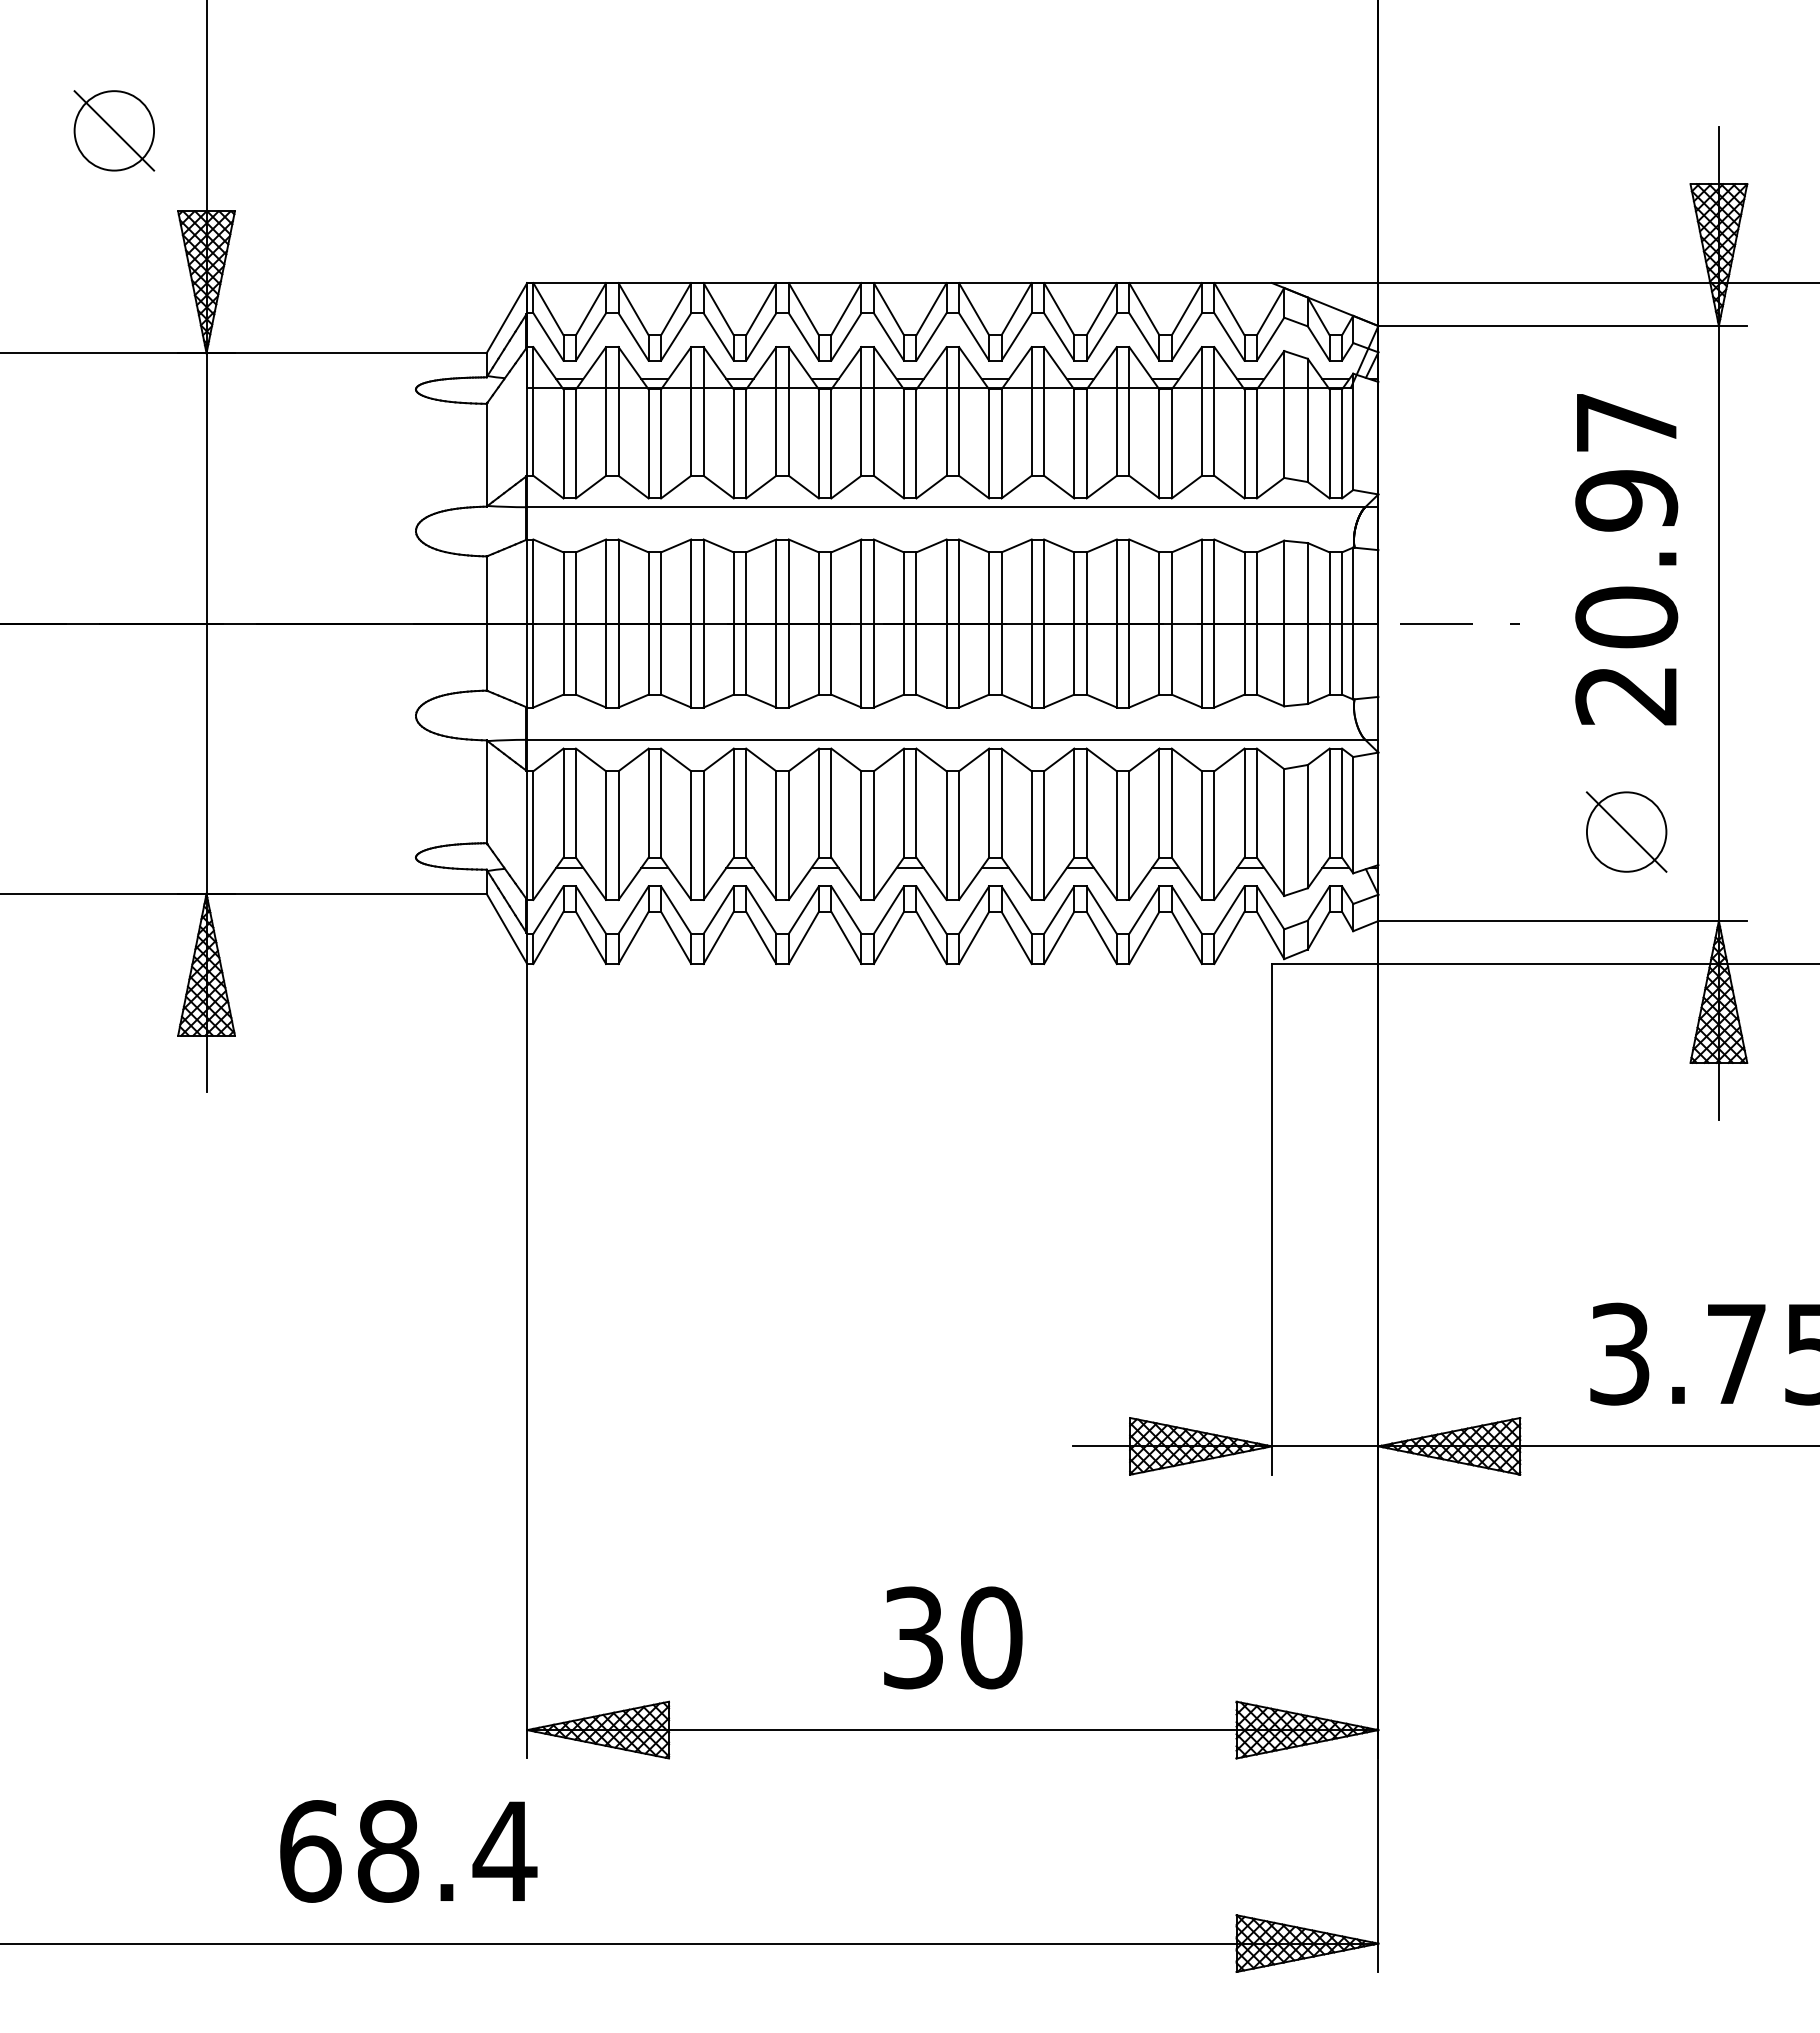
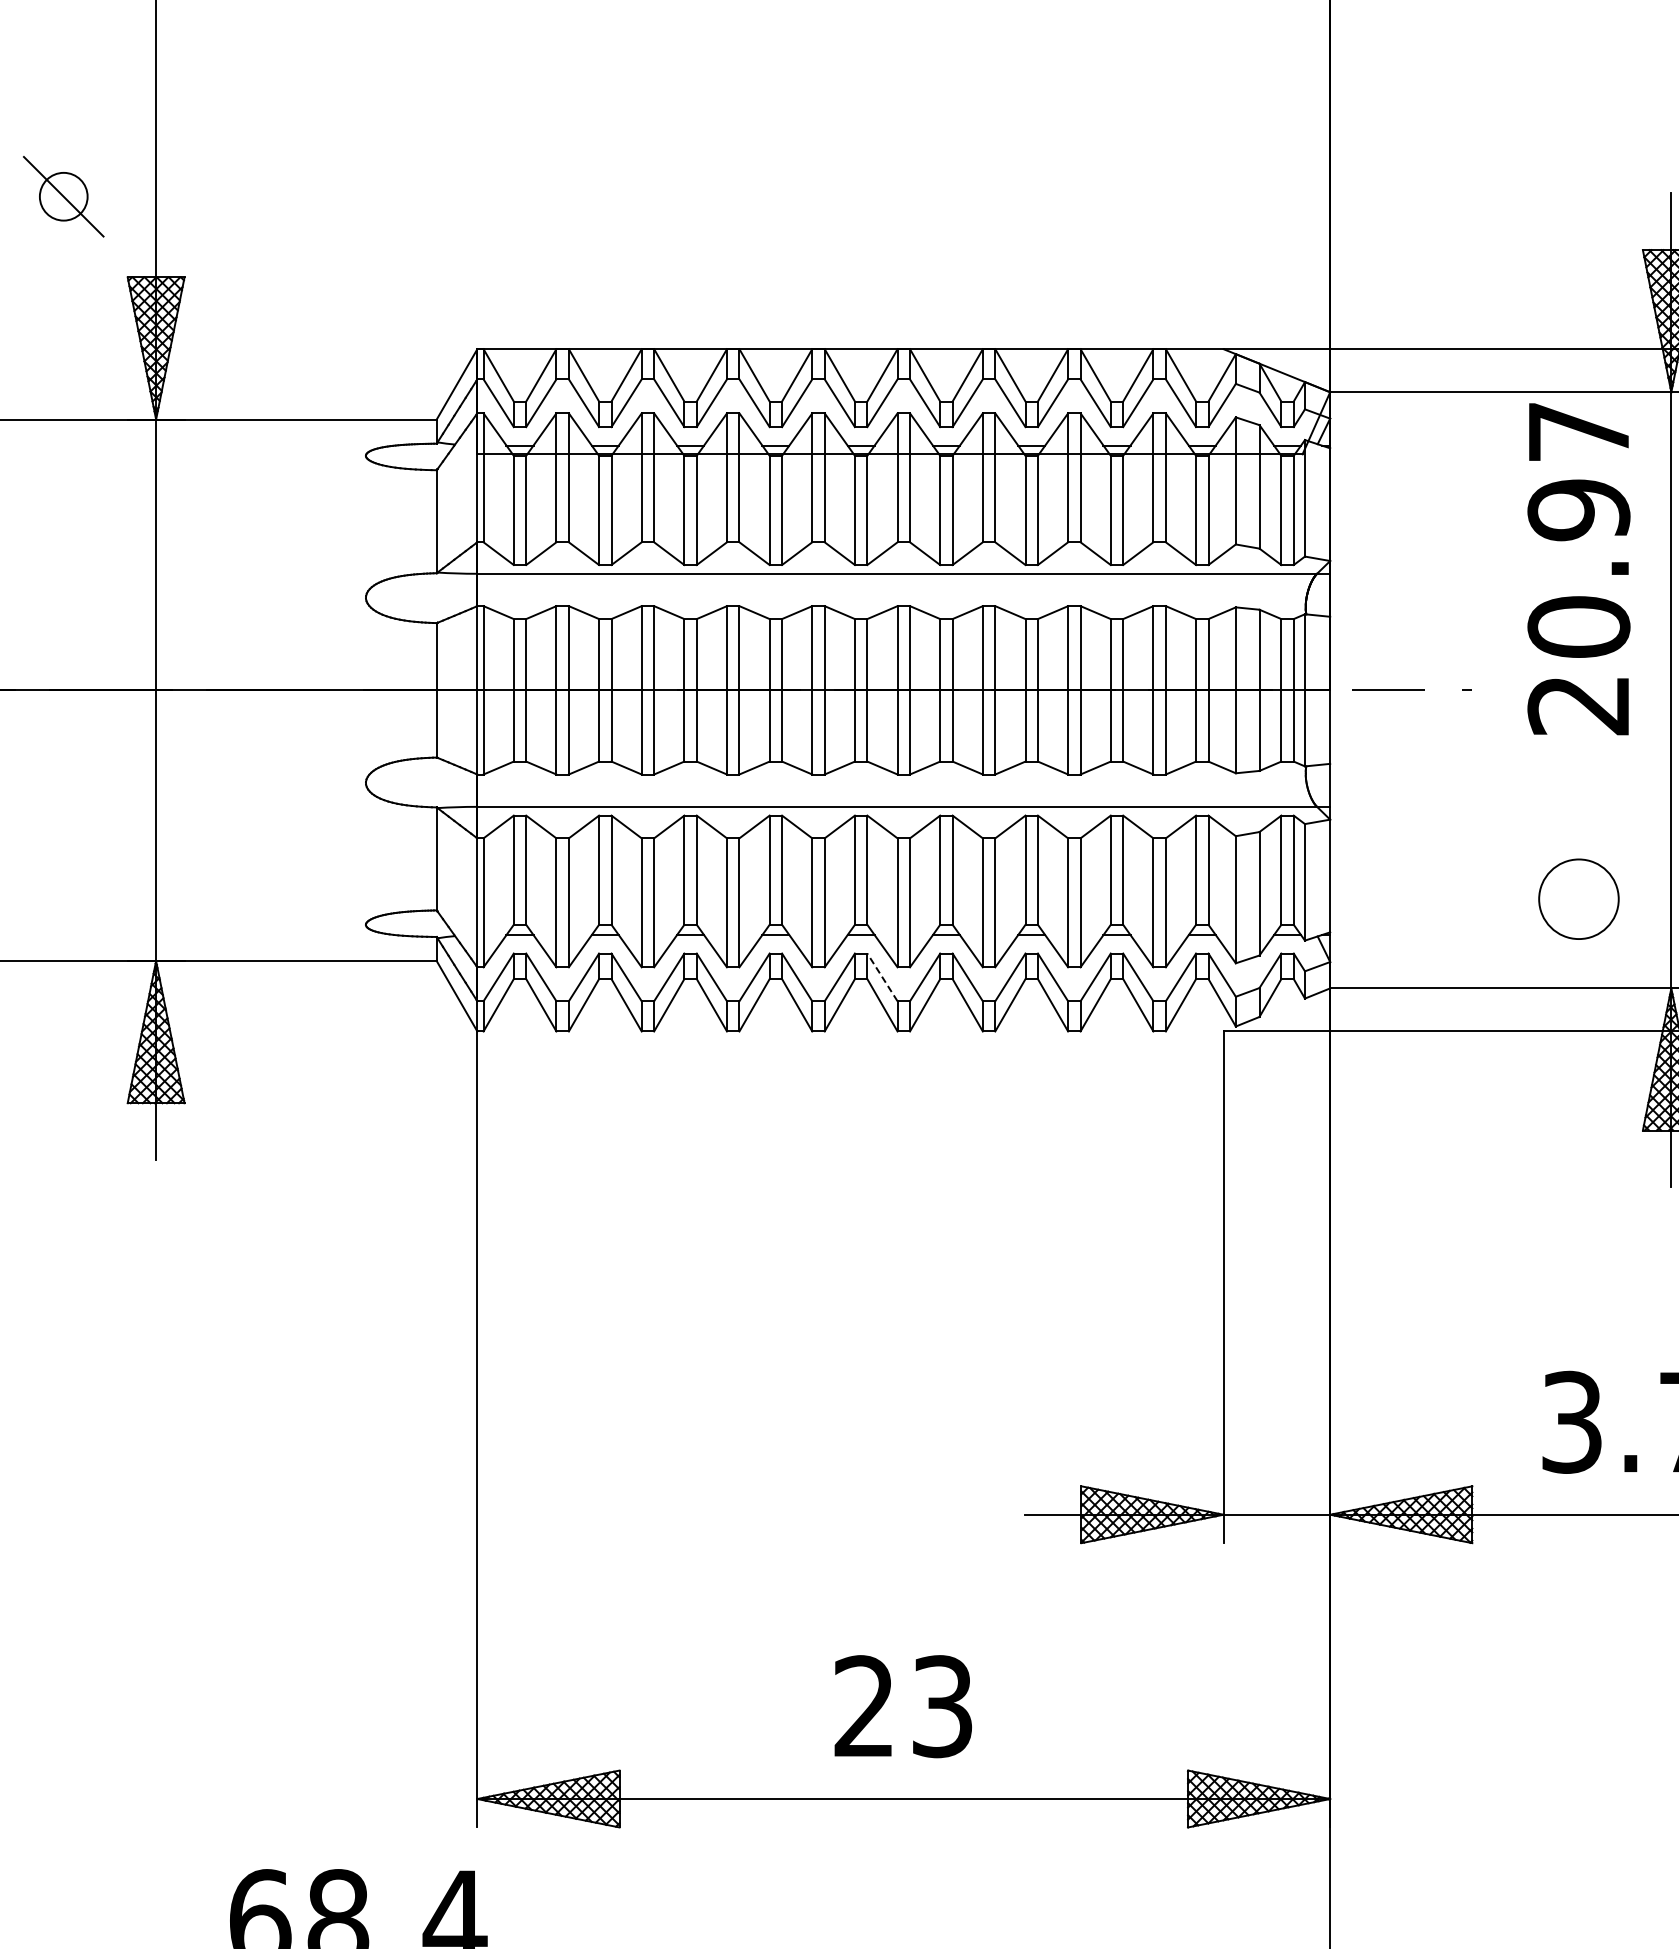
circle: (114, 130) -> (63, 196), size x0.6
text: (1626, 559) -> (1578, 569), moved
line: (1626, 831) -> (1578, 898), removed
line: (931, 909) -> (882, 976), solid -> dashed
text: (952, 1637) -> (903, 1706), 30 -> 23

